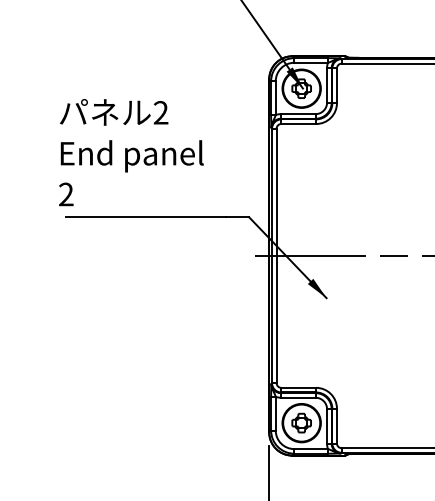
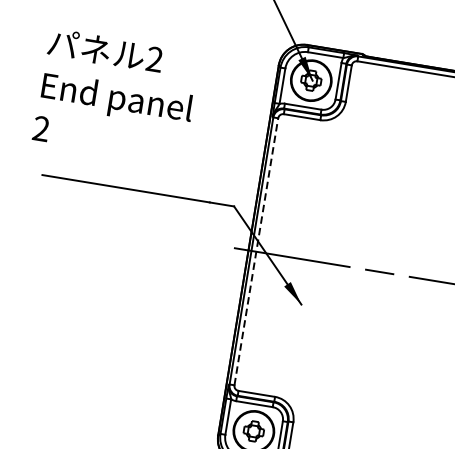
text: (131, 152) -> (116, 95), moved
line: (276, 255) -> (256, 251), solid -> dashed

